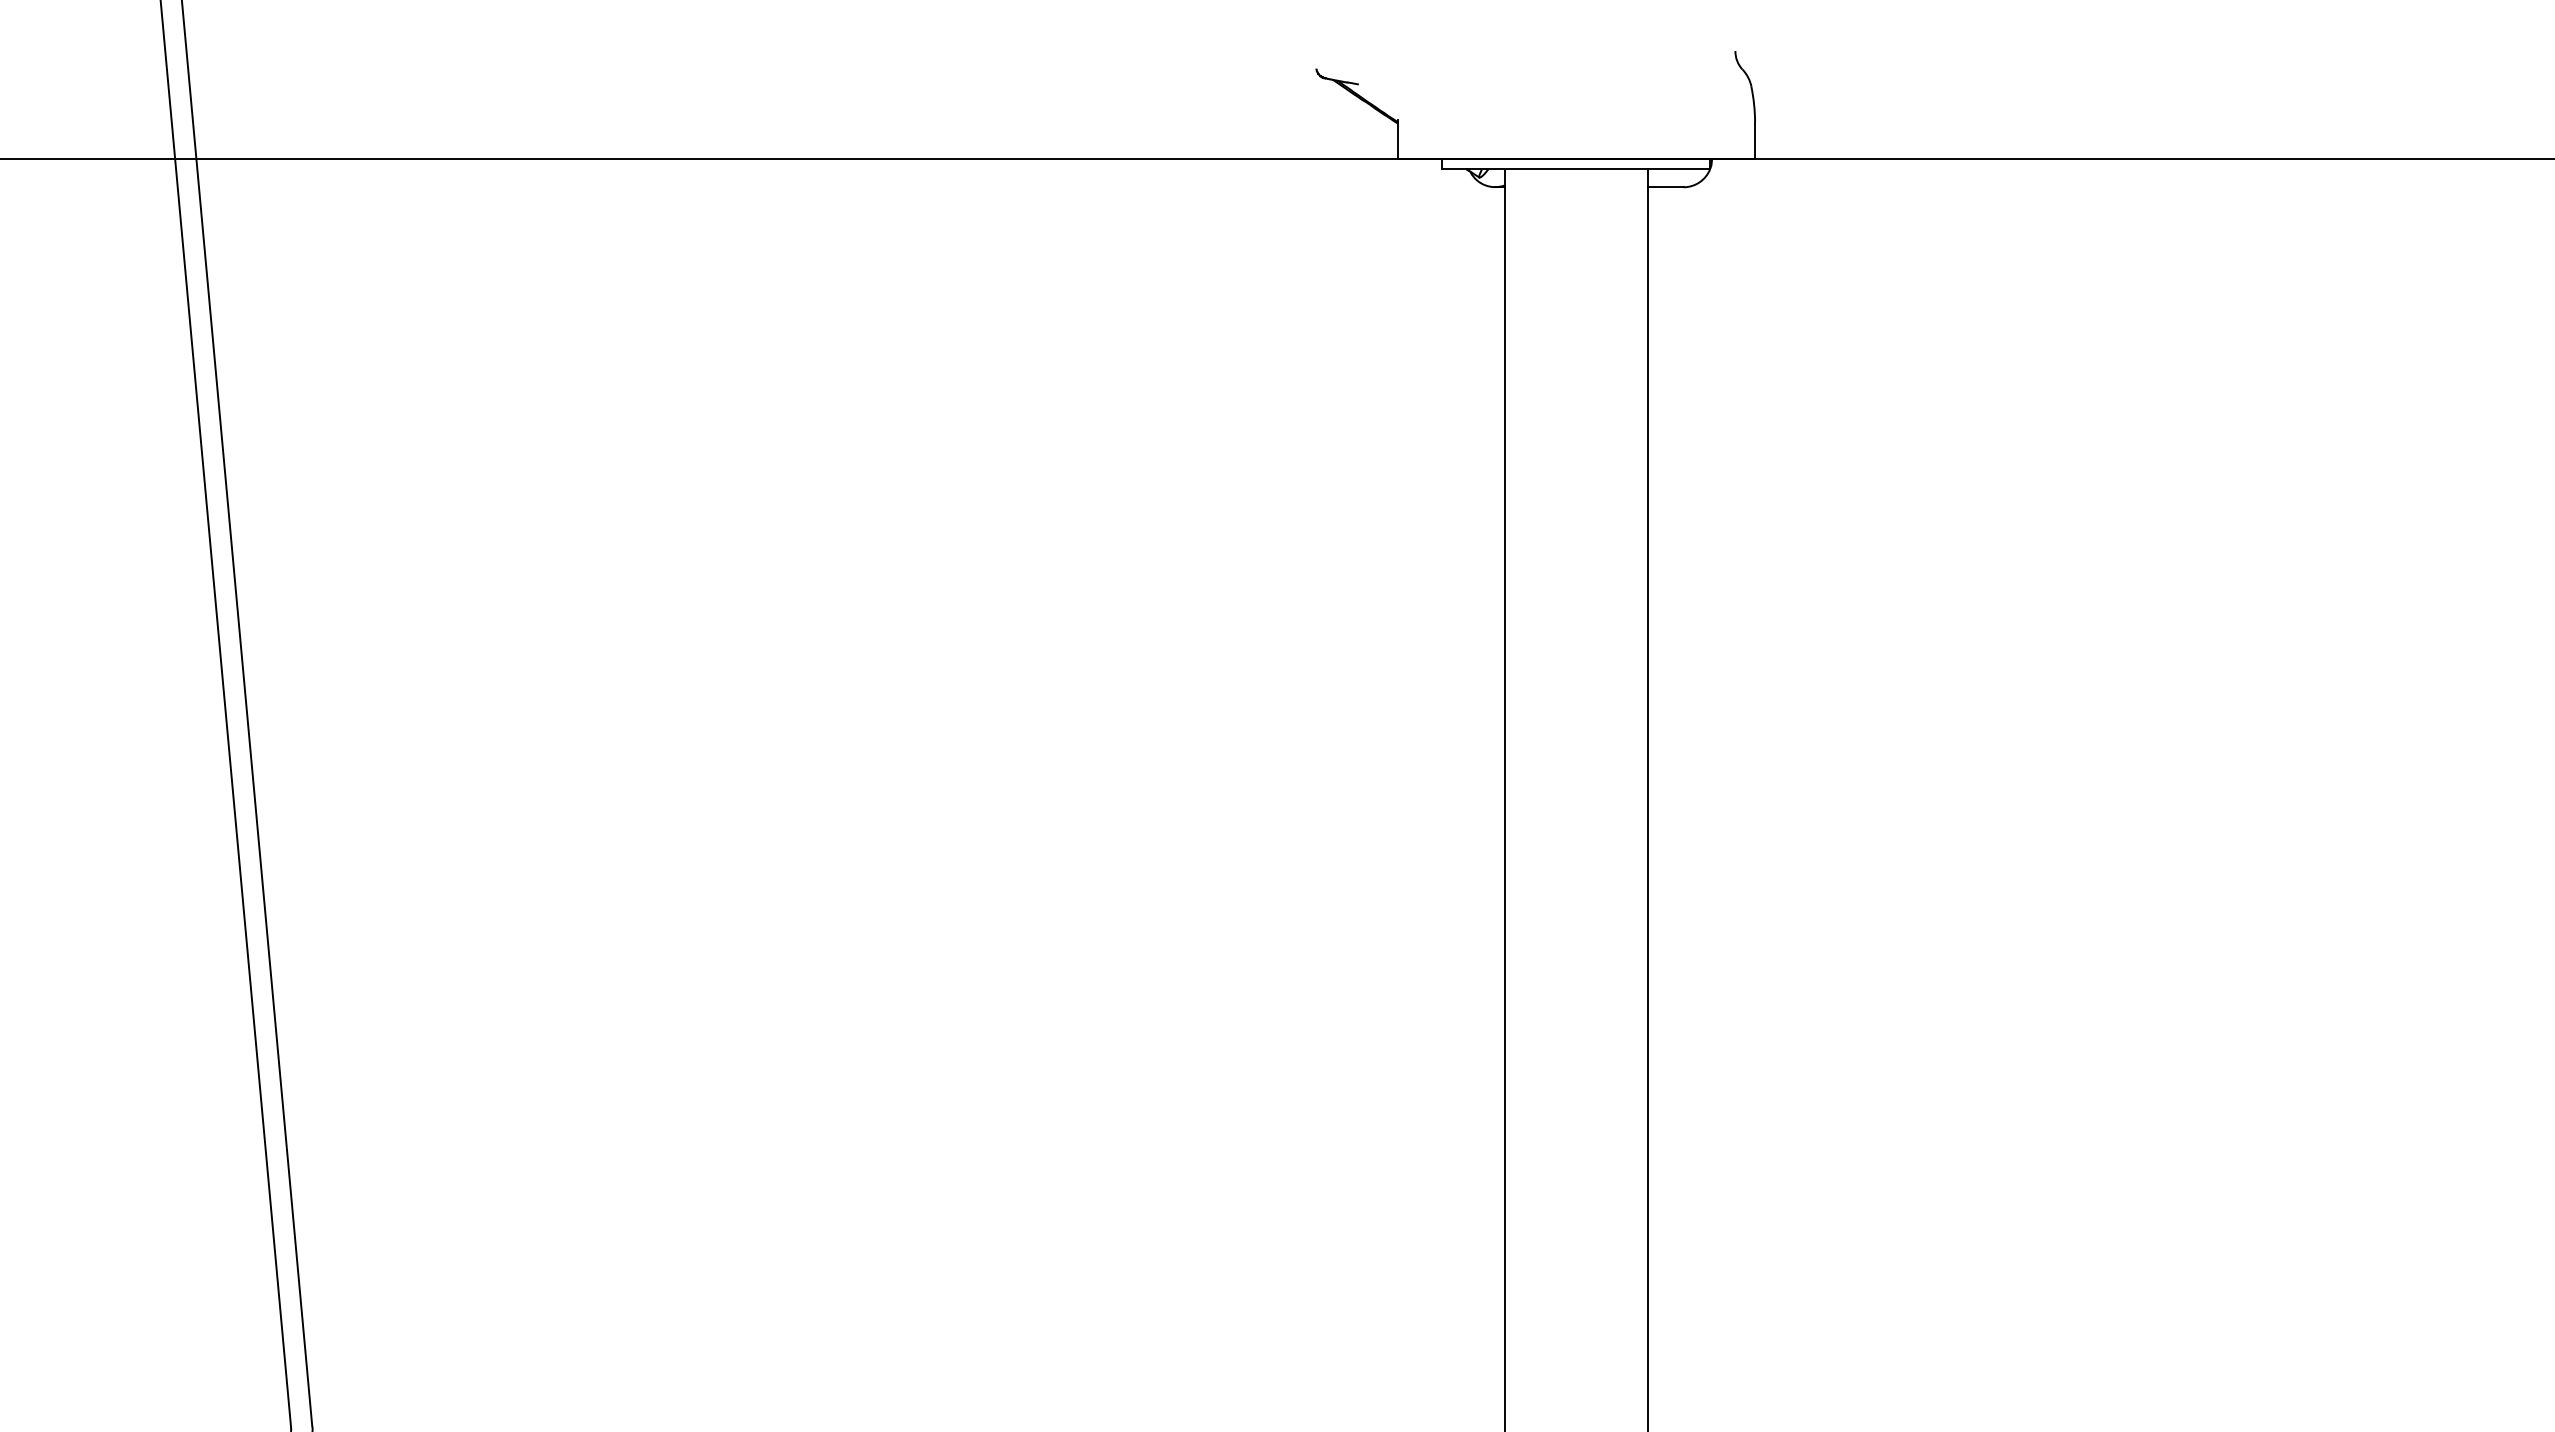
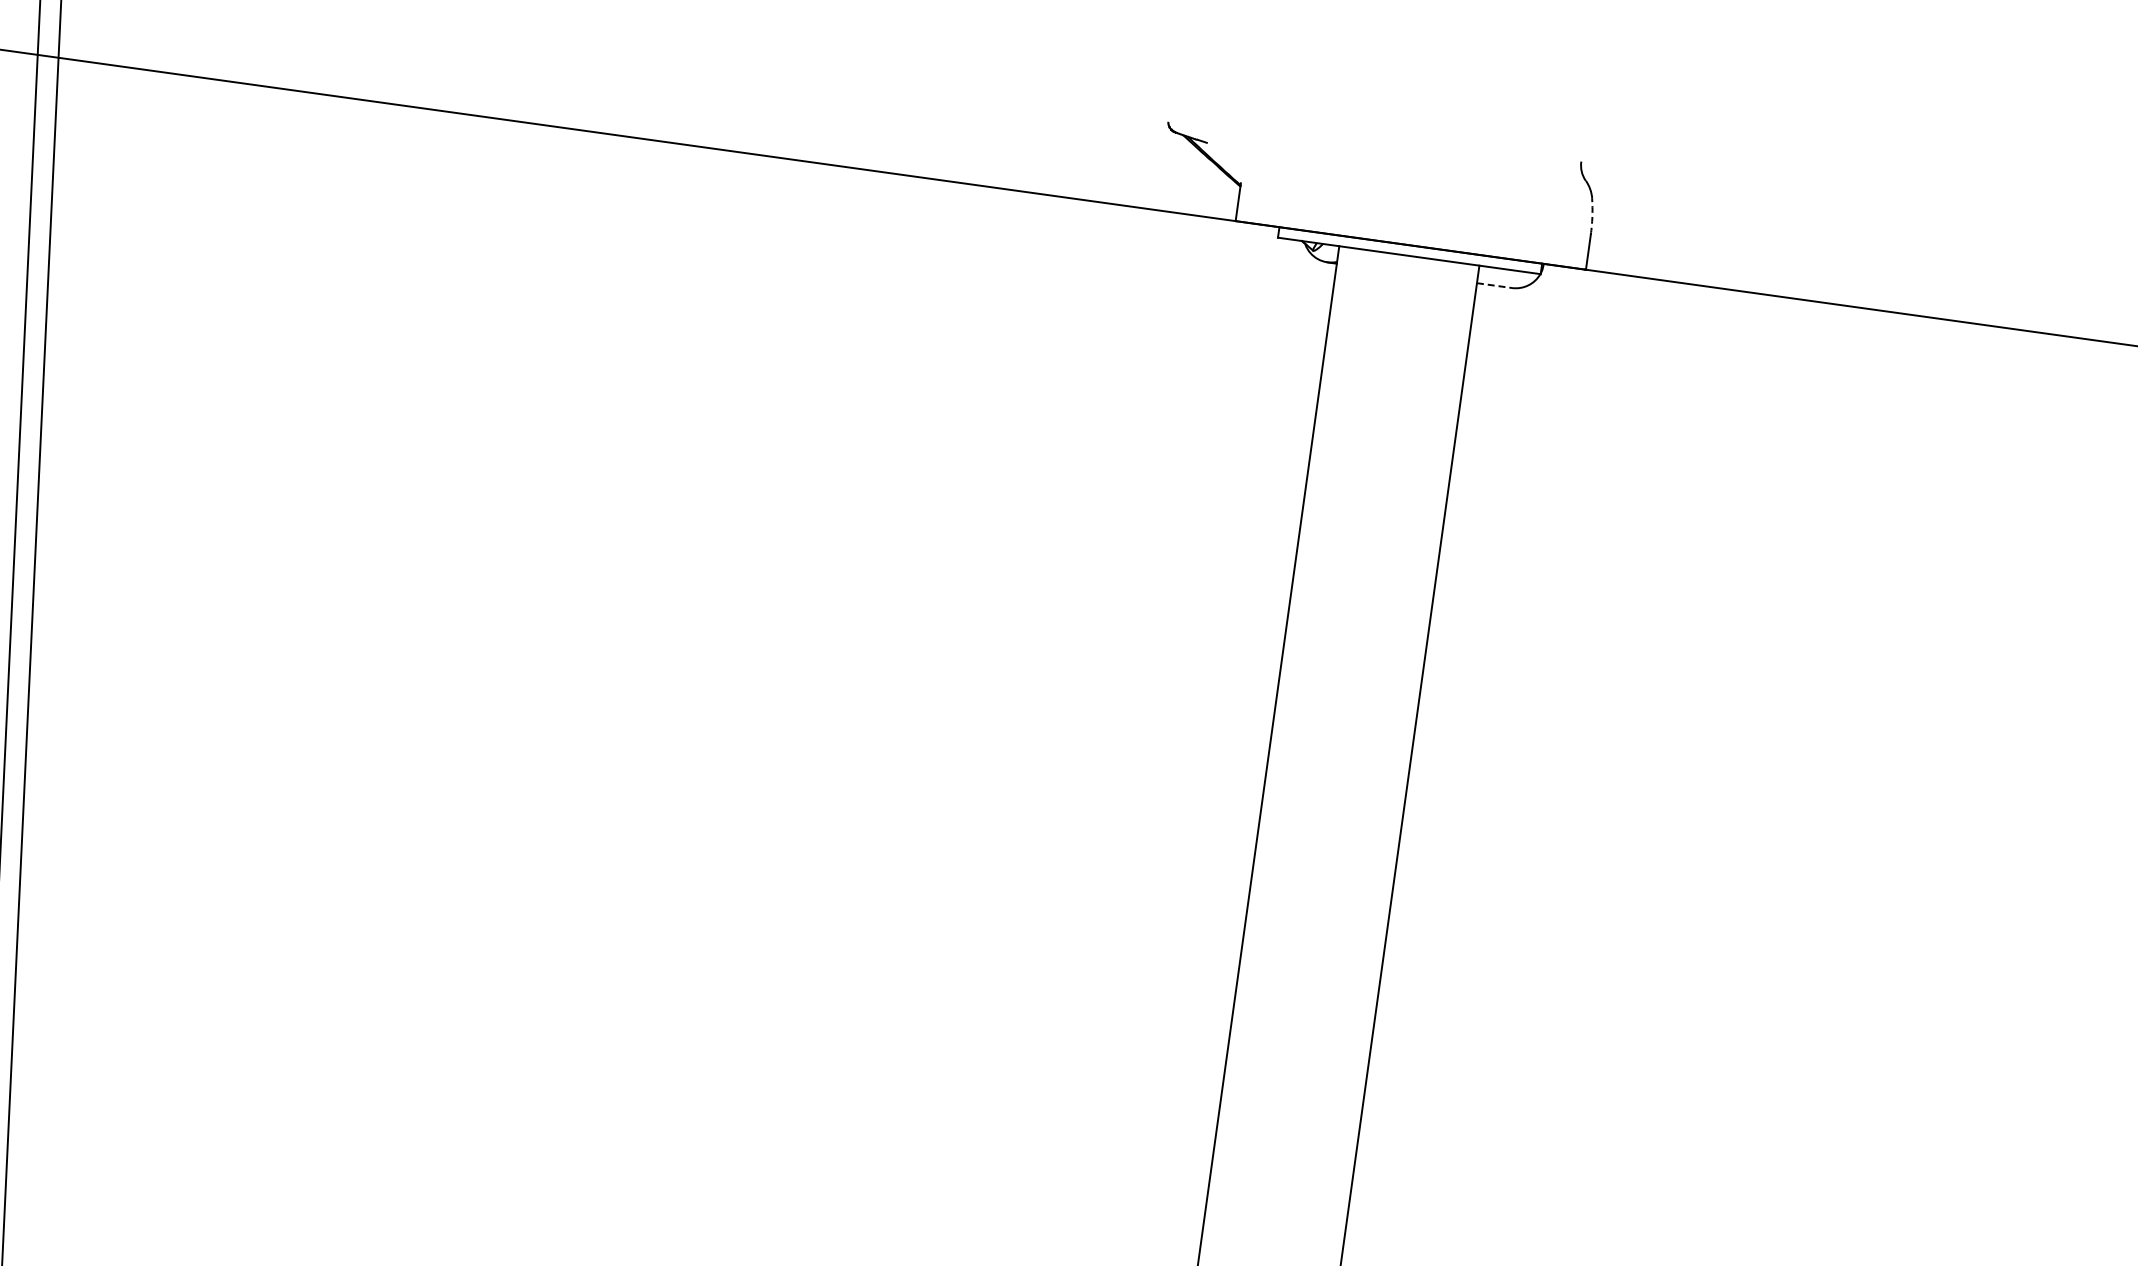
arc: (1754, 104) -> (1592, 216), solid -> dashed
line: (1665, 187) -> (1494, 285), solid -> dashed

